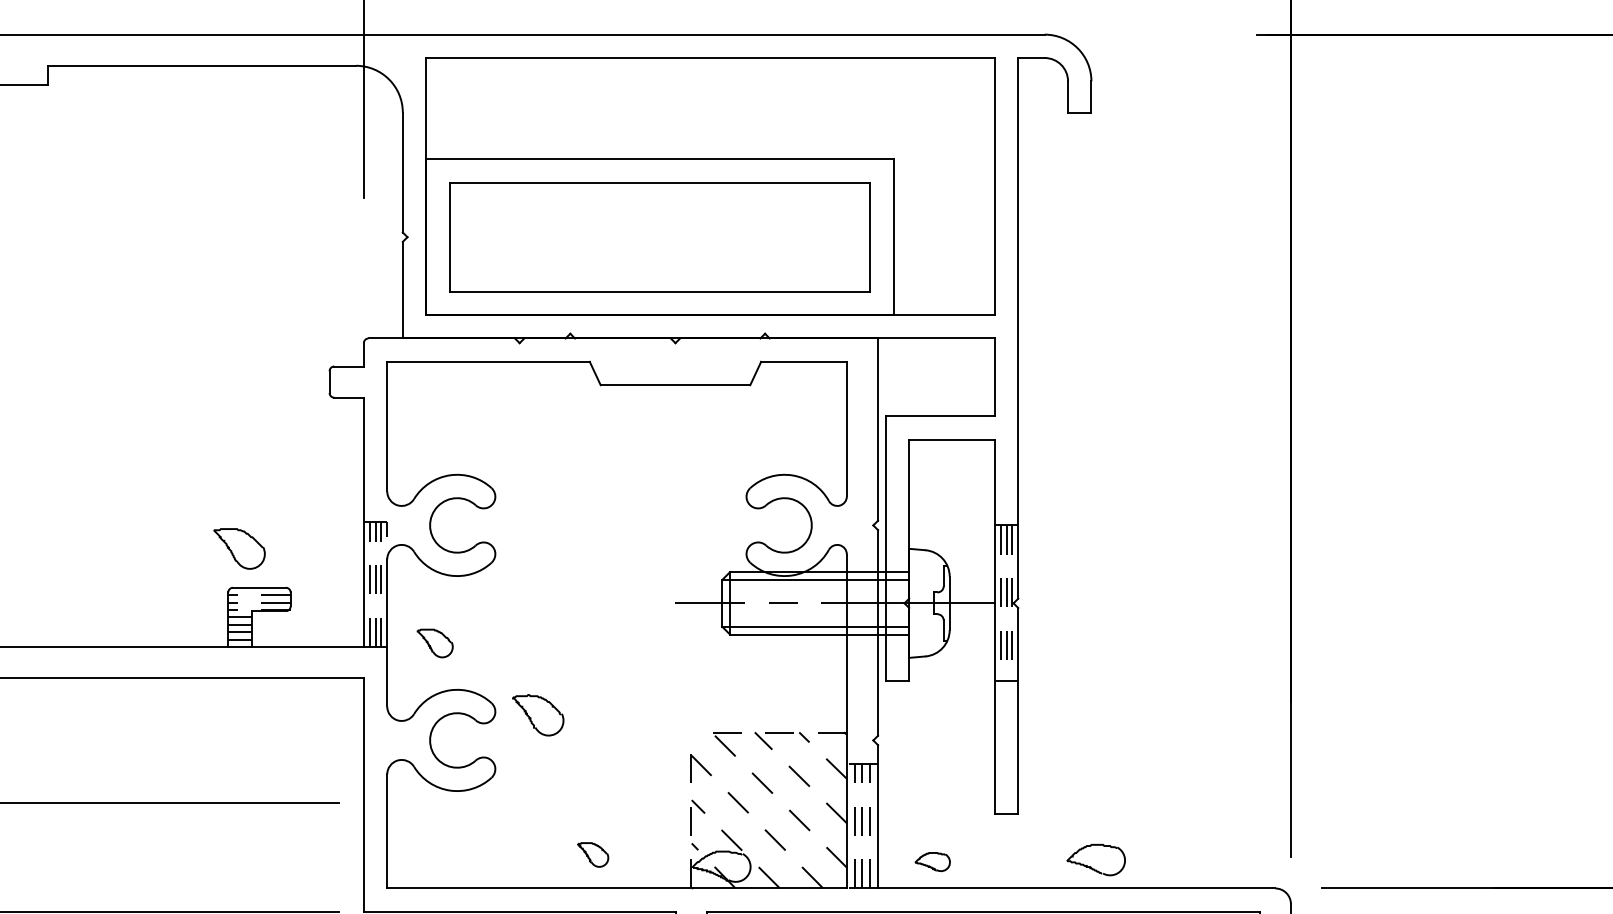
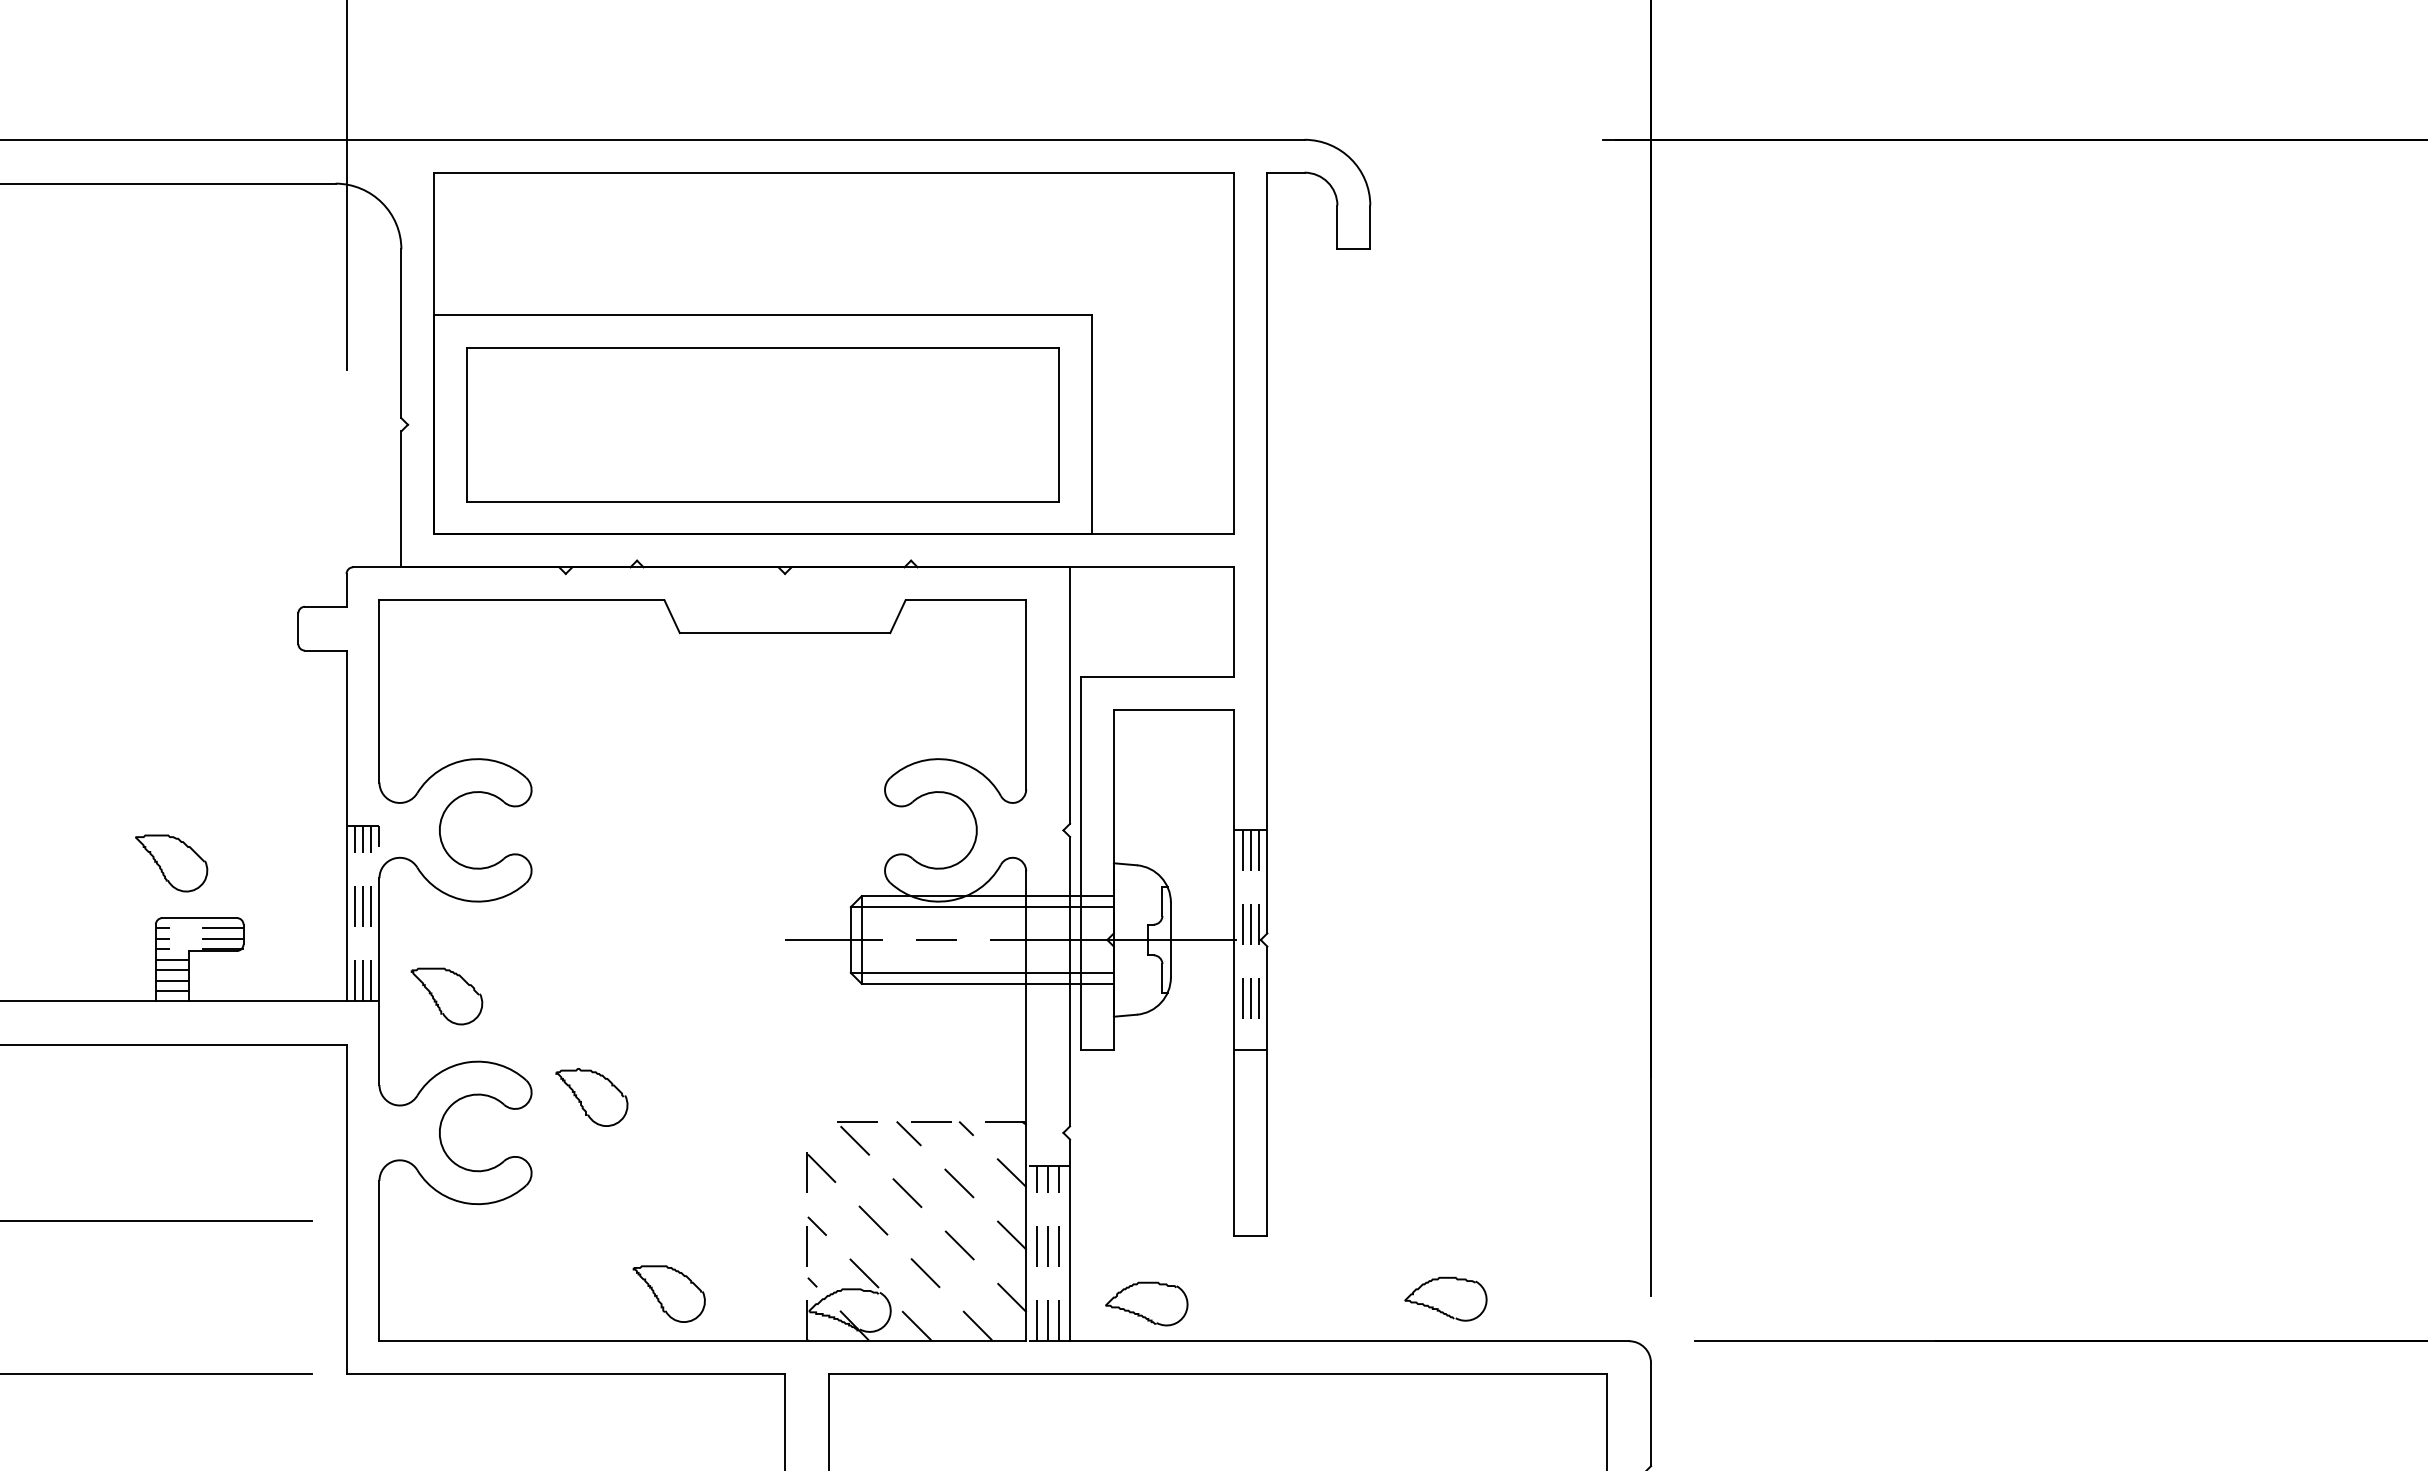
part: (434, 643) -> (446, 996), size x1.43
part: (592, 854) -> (668, 1293), size x1.67
part: (1095, 859) -> (1445, 1298), moved
part: (932, 861) -> (1146, 1303), size x1.67

